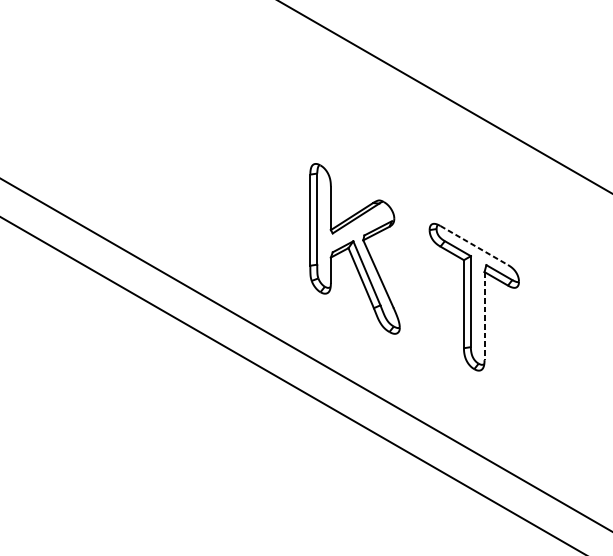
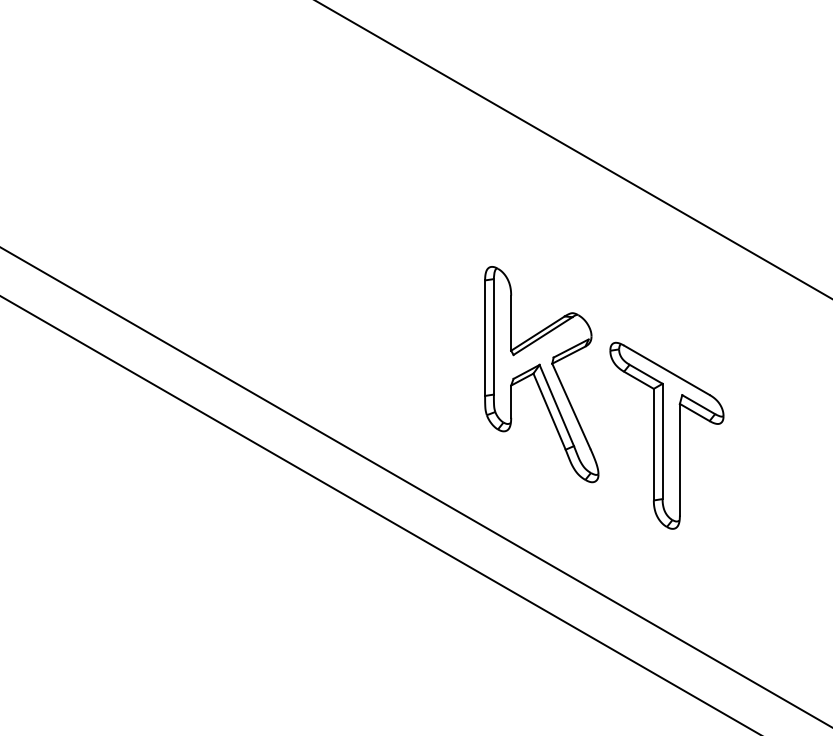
line: (474, 245) -> (667, 370), dashed -> solid
part: (354, 248) -> (541, 374), moved
line: (484, 315) -> (679, 459), dashed -> solid

